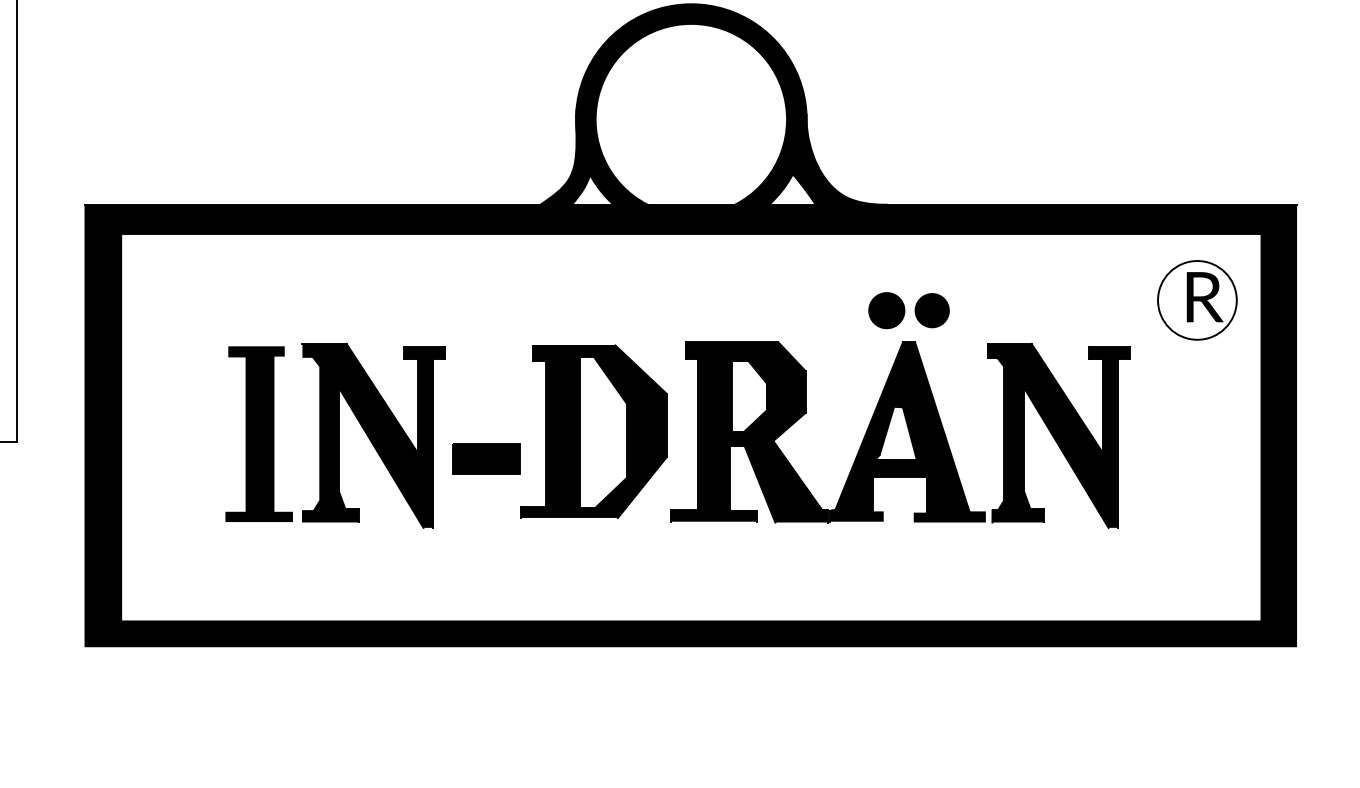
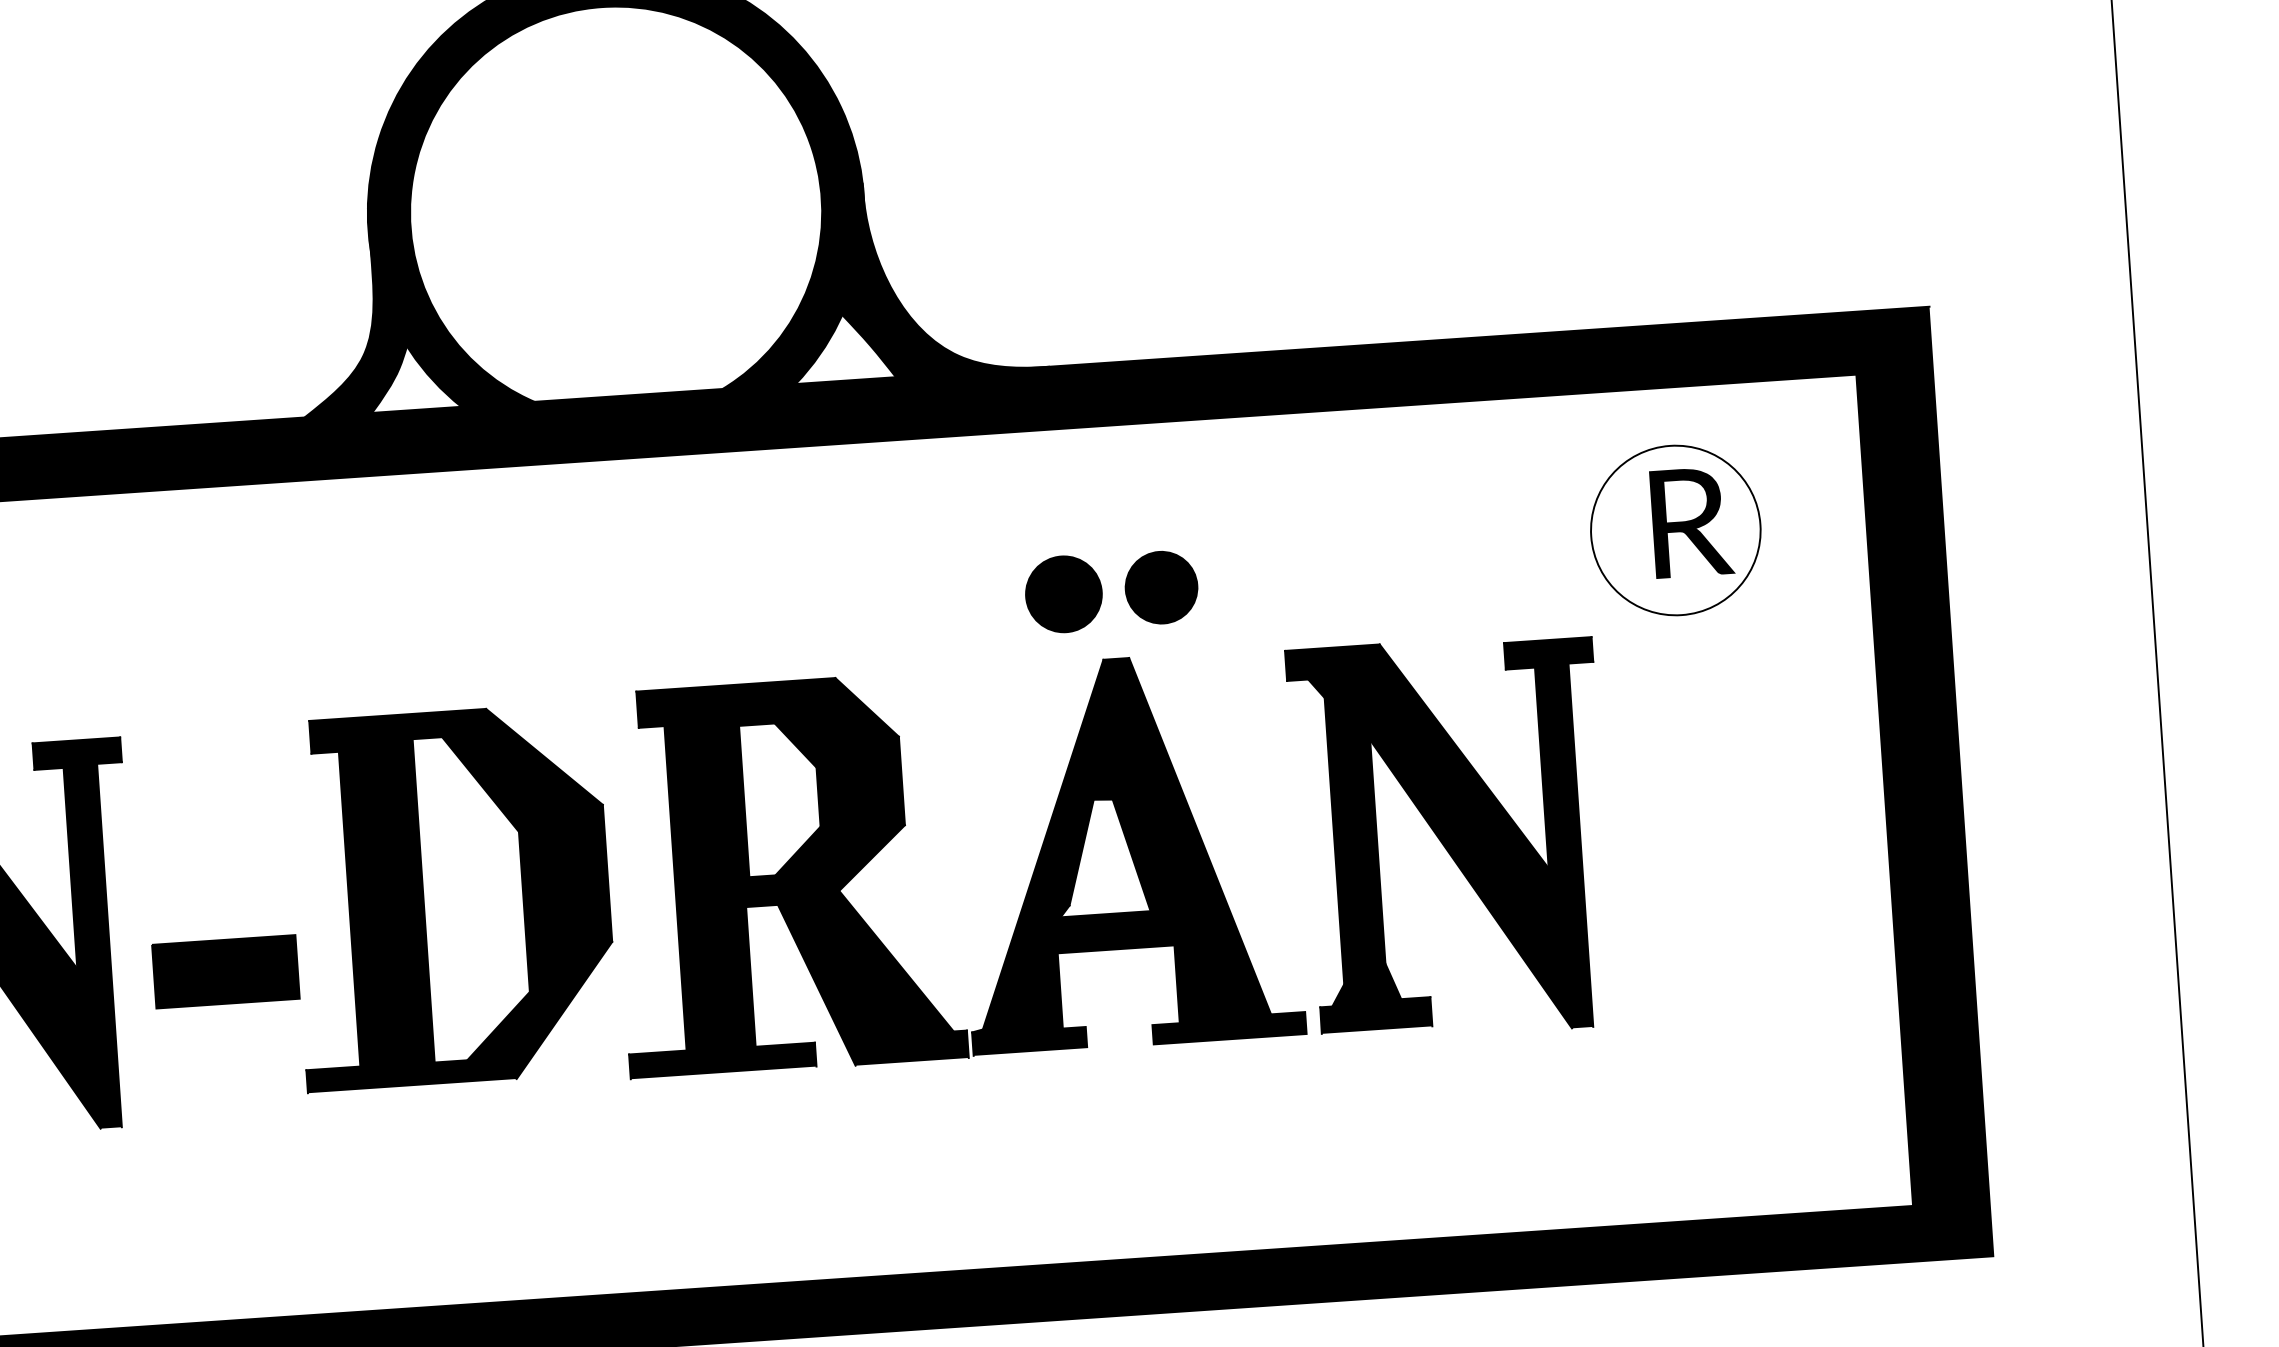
part: (1197, 300) -> (1676, 530), moved

